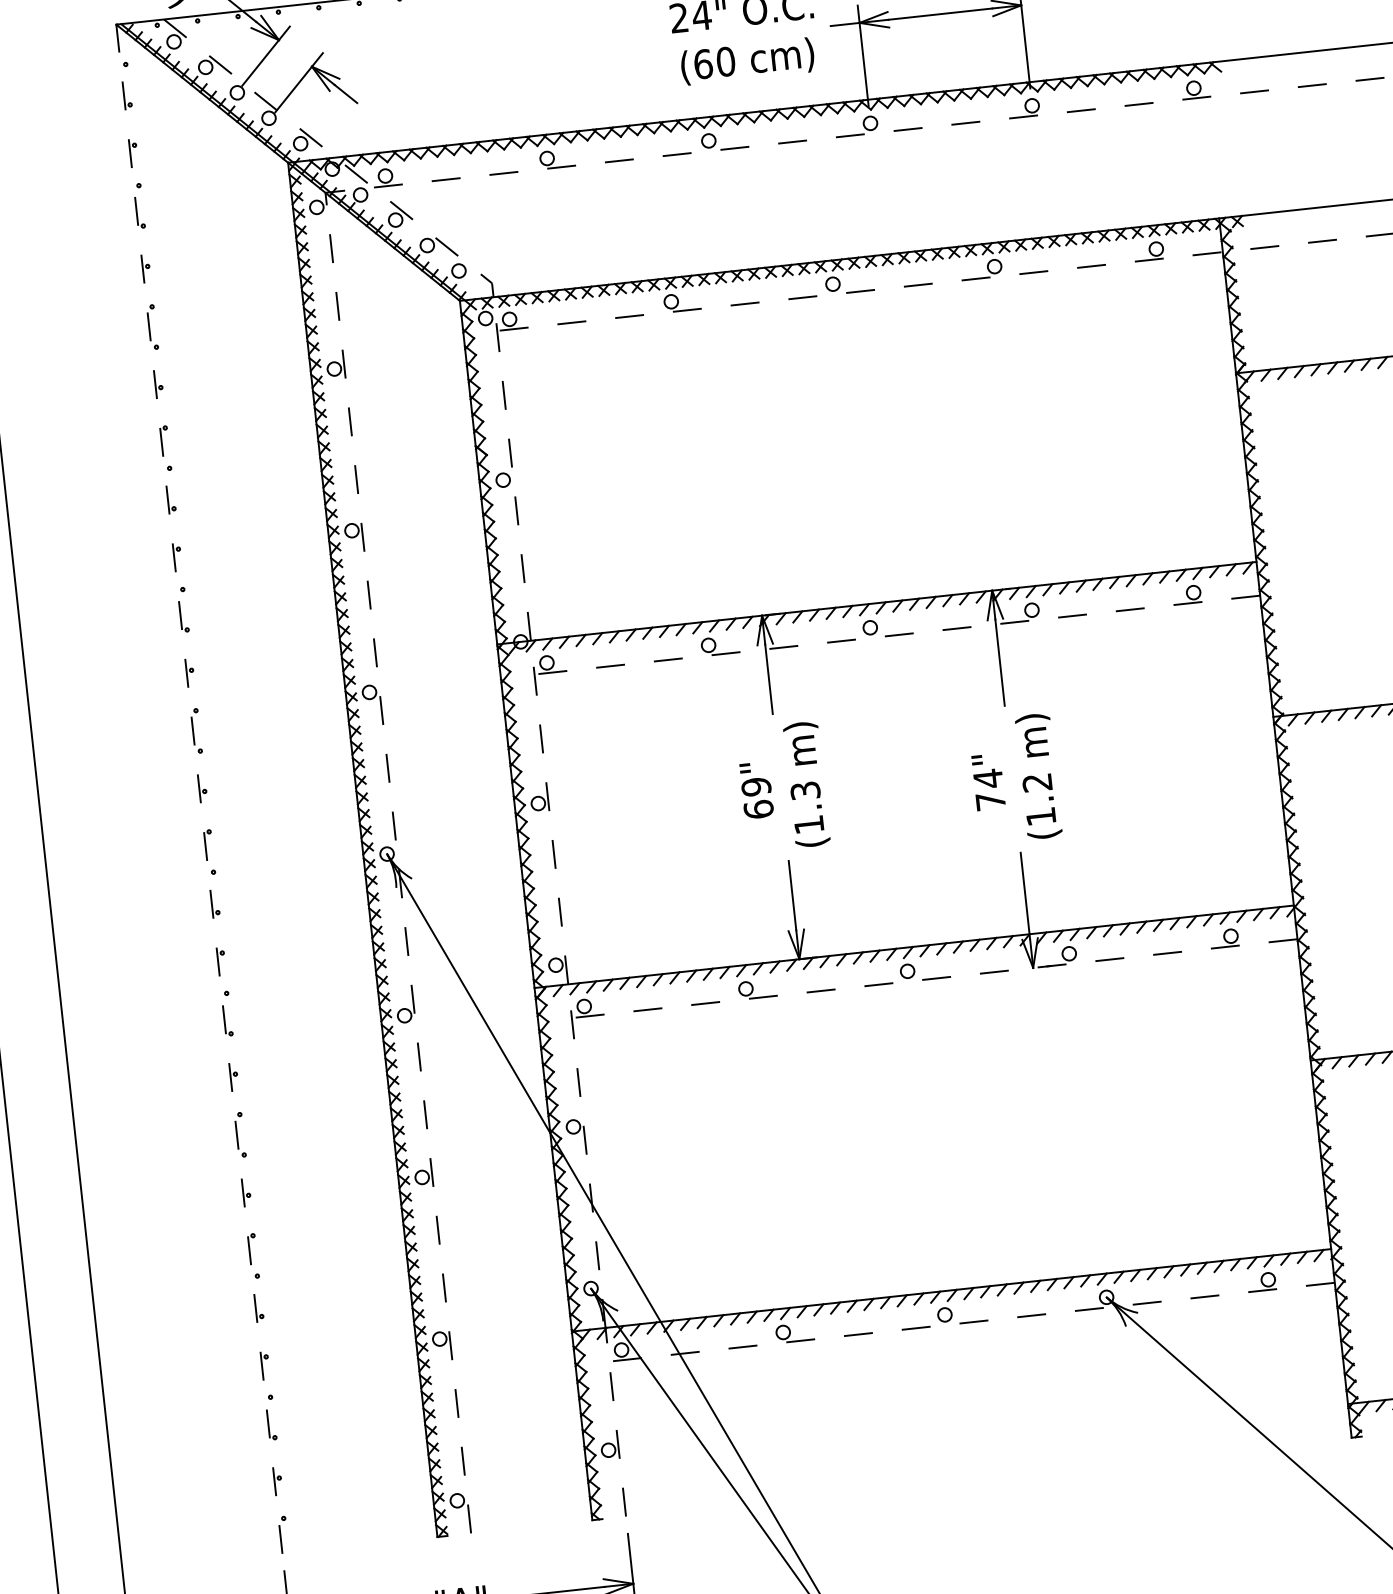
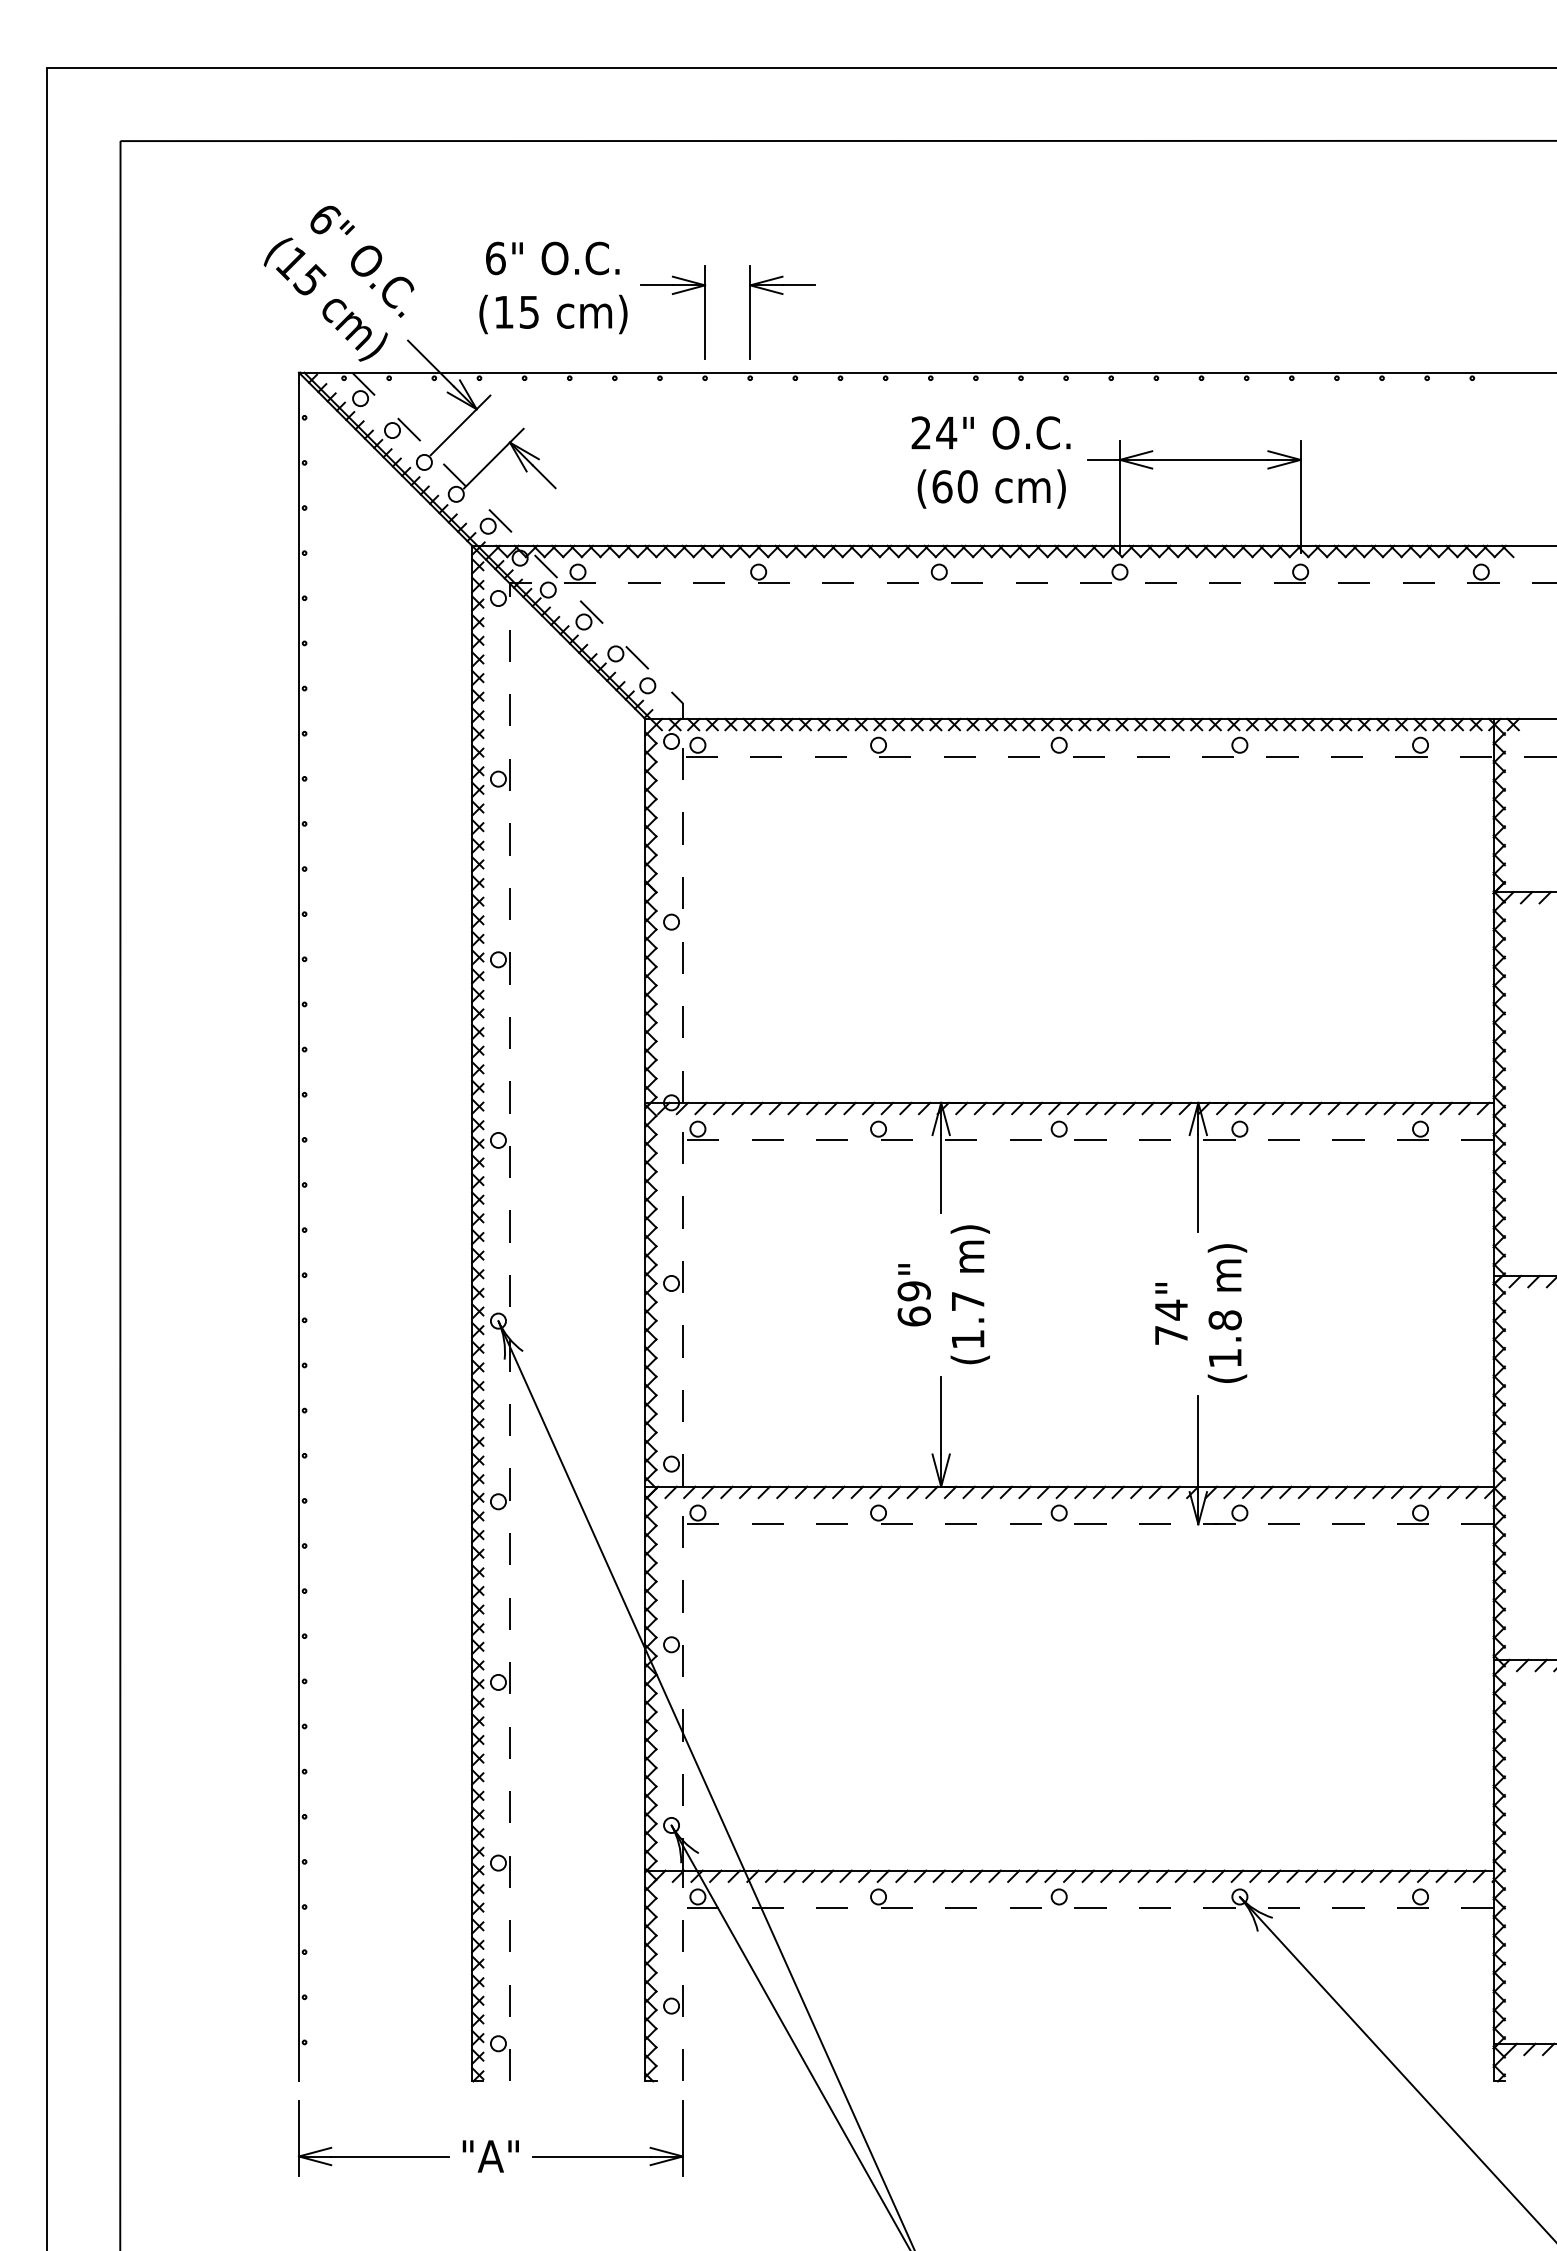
text: (1036, 782) -> (1224, 1320), (1.2 -> (1.8
line: (198, 788) -> (298, 1226), dashed -> solid
text: (804, 790) -> (967, 1301), (1.3 -> (1.7

